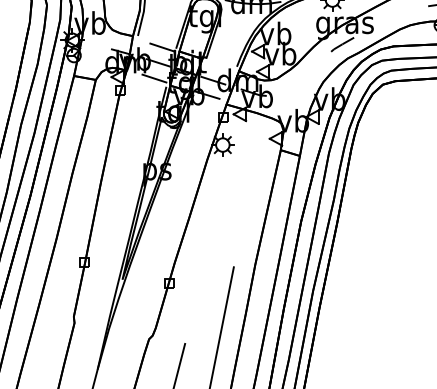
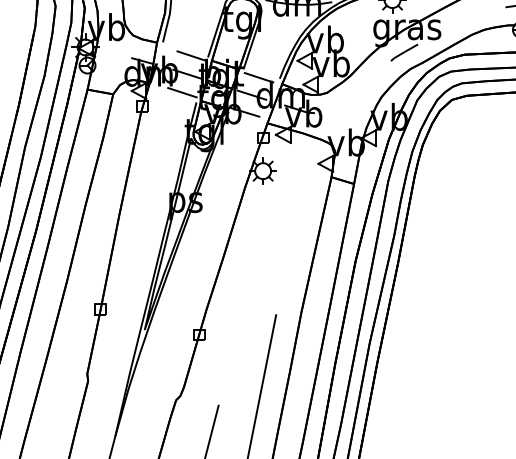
line: (220, 66) -> (260, 78), added

